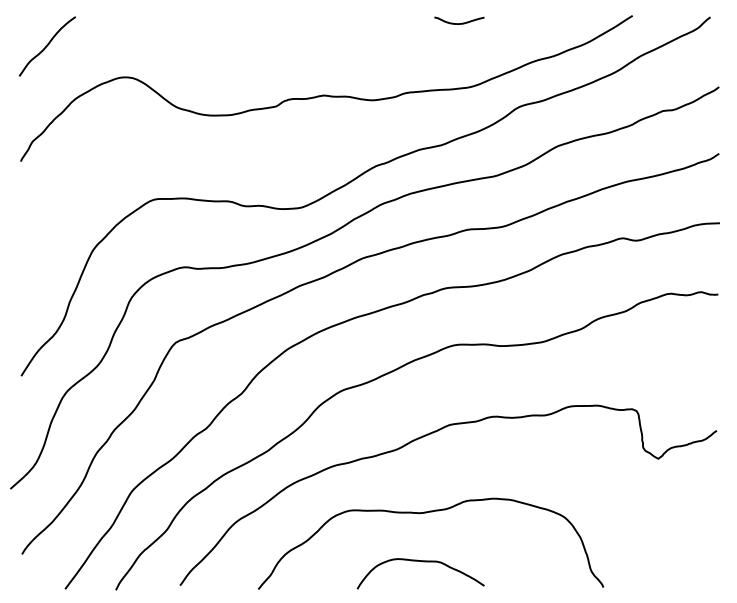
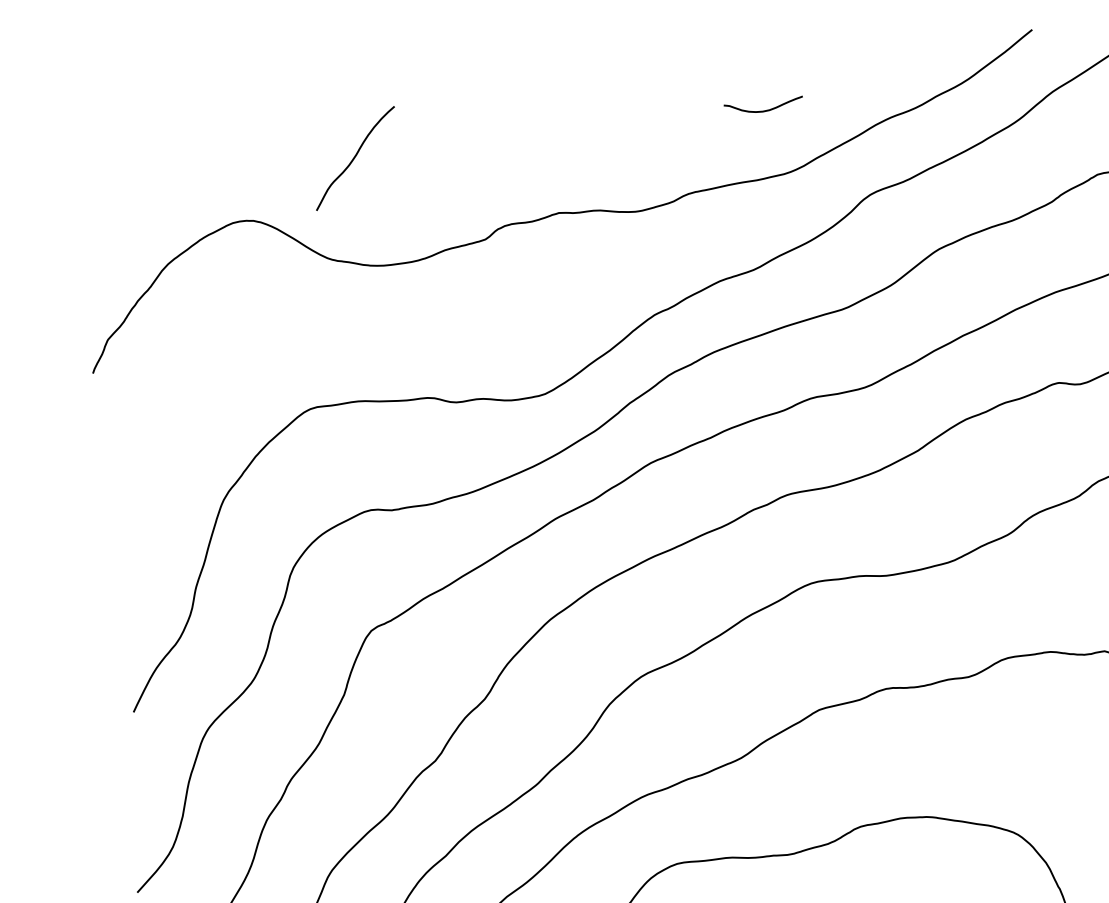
curve: (459, 23) -> (764, 110), moved
curve: (46, 46) -> (353, 158), moved

